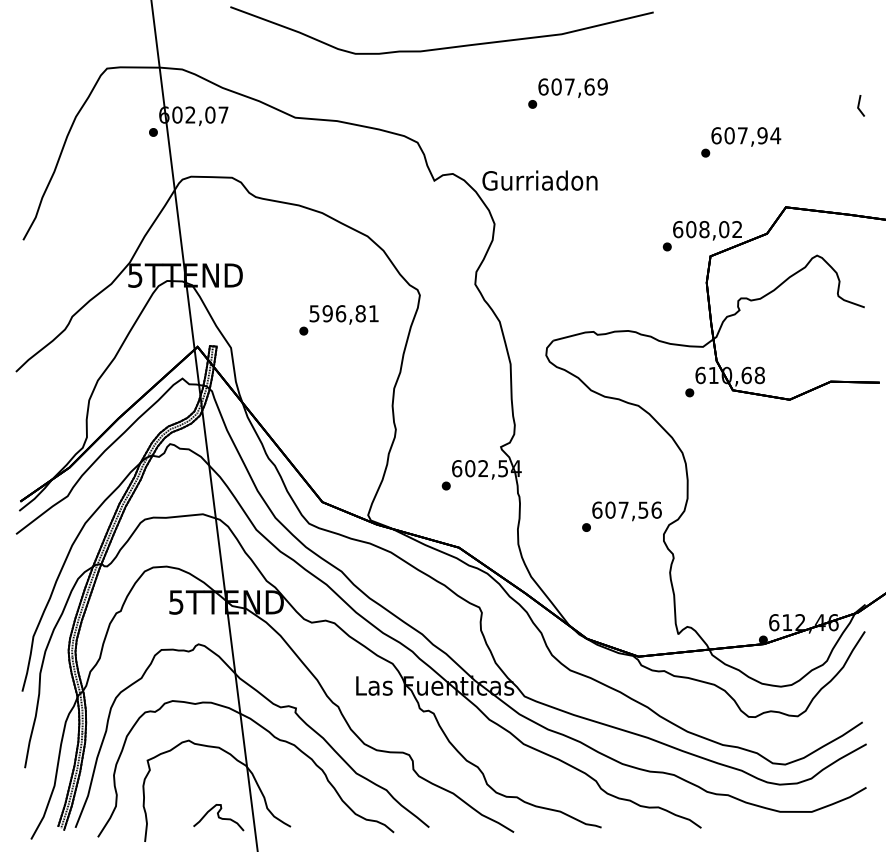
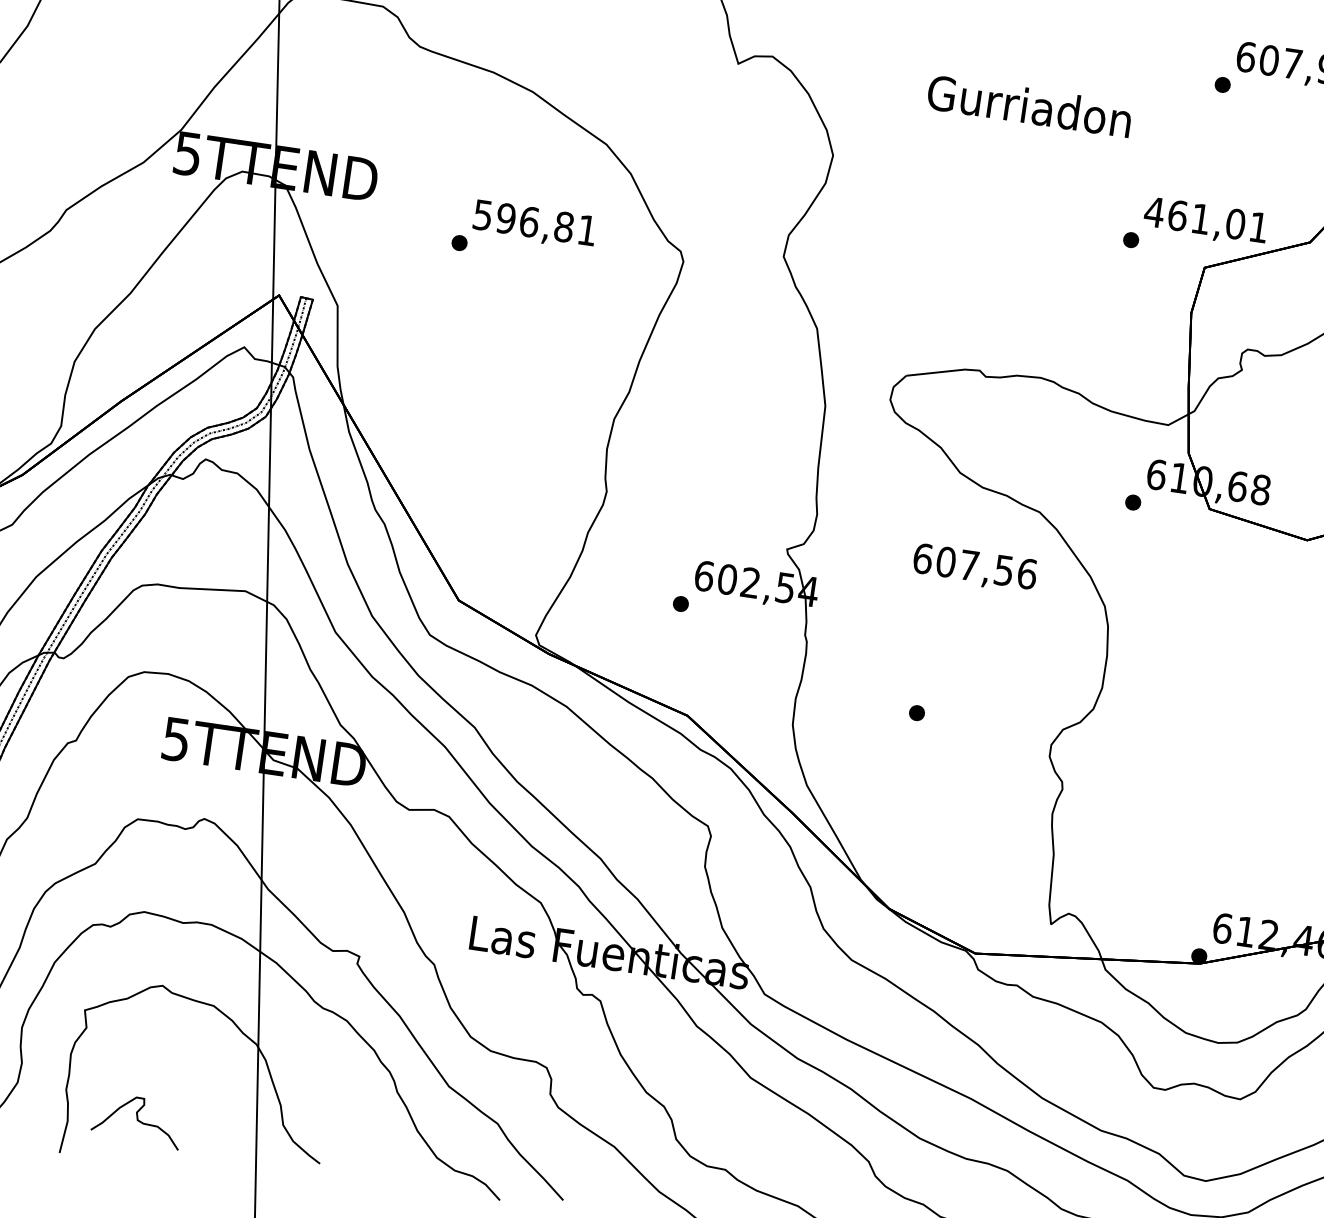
text: (539, 180) -> (1028, 105), moved
text: (707, 229) -> (1206, 219), 608,02 -> 461,01
text: (338, 320) -> (523, 233), moved
text: (626, 511) -> (973, 568), moved
curve: (218, 817) -> (136, 1120), moved

